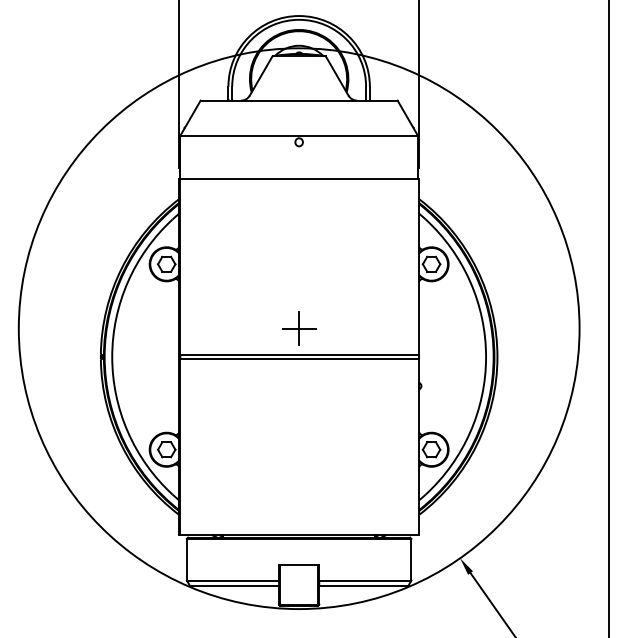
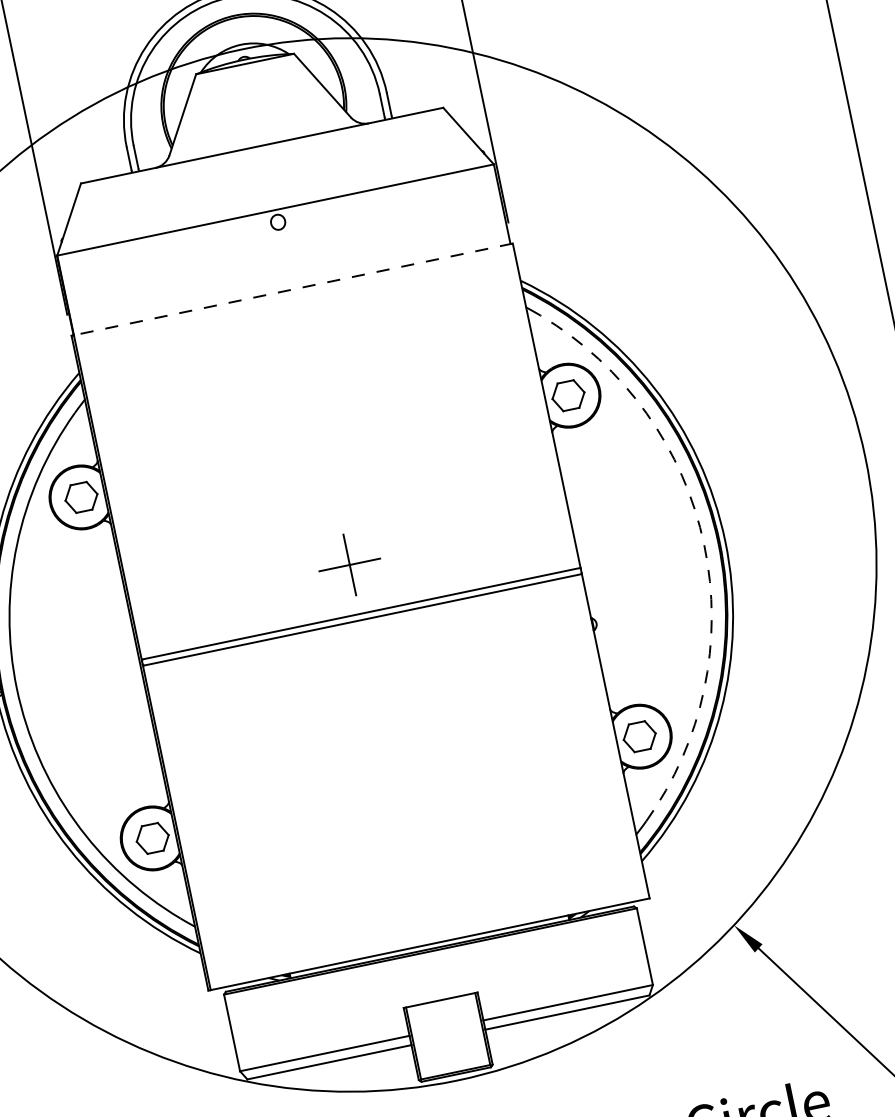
line: (299, 178) -> (292, 288), solid -> dashed
arc: (486, 357) -> (705, 545), solid -> dashed

